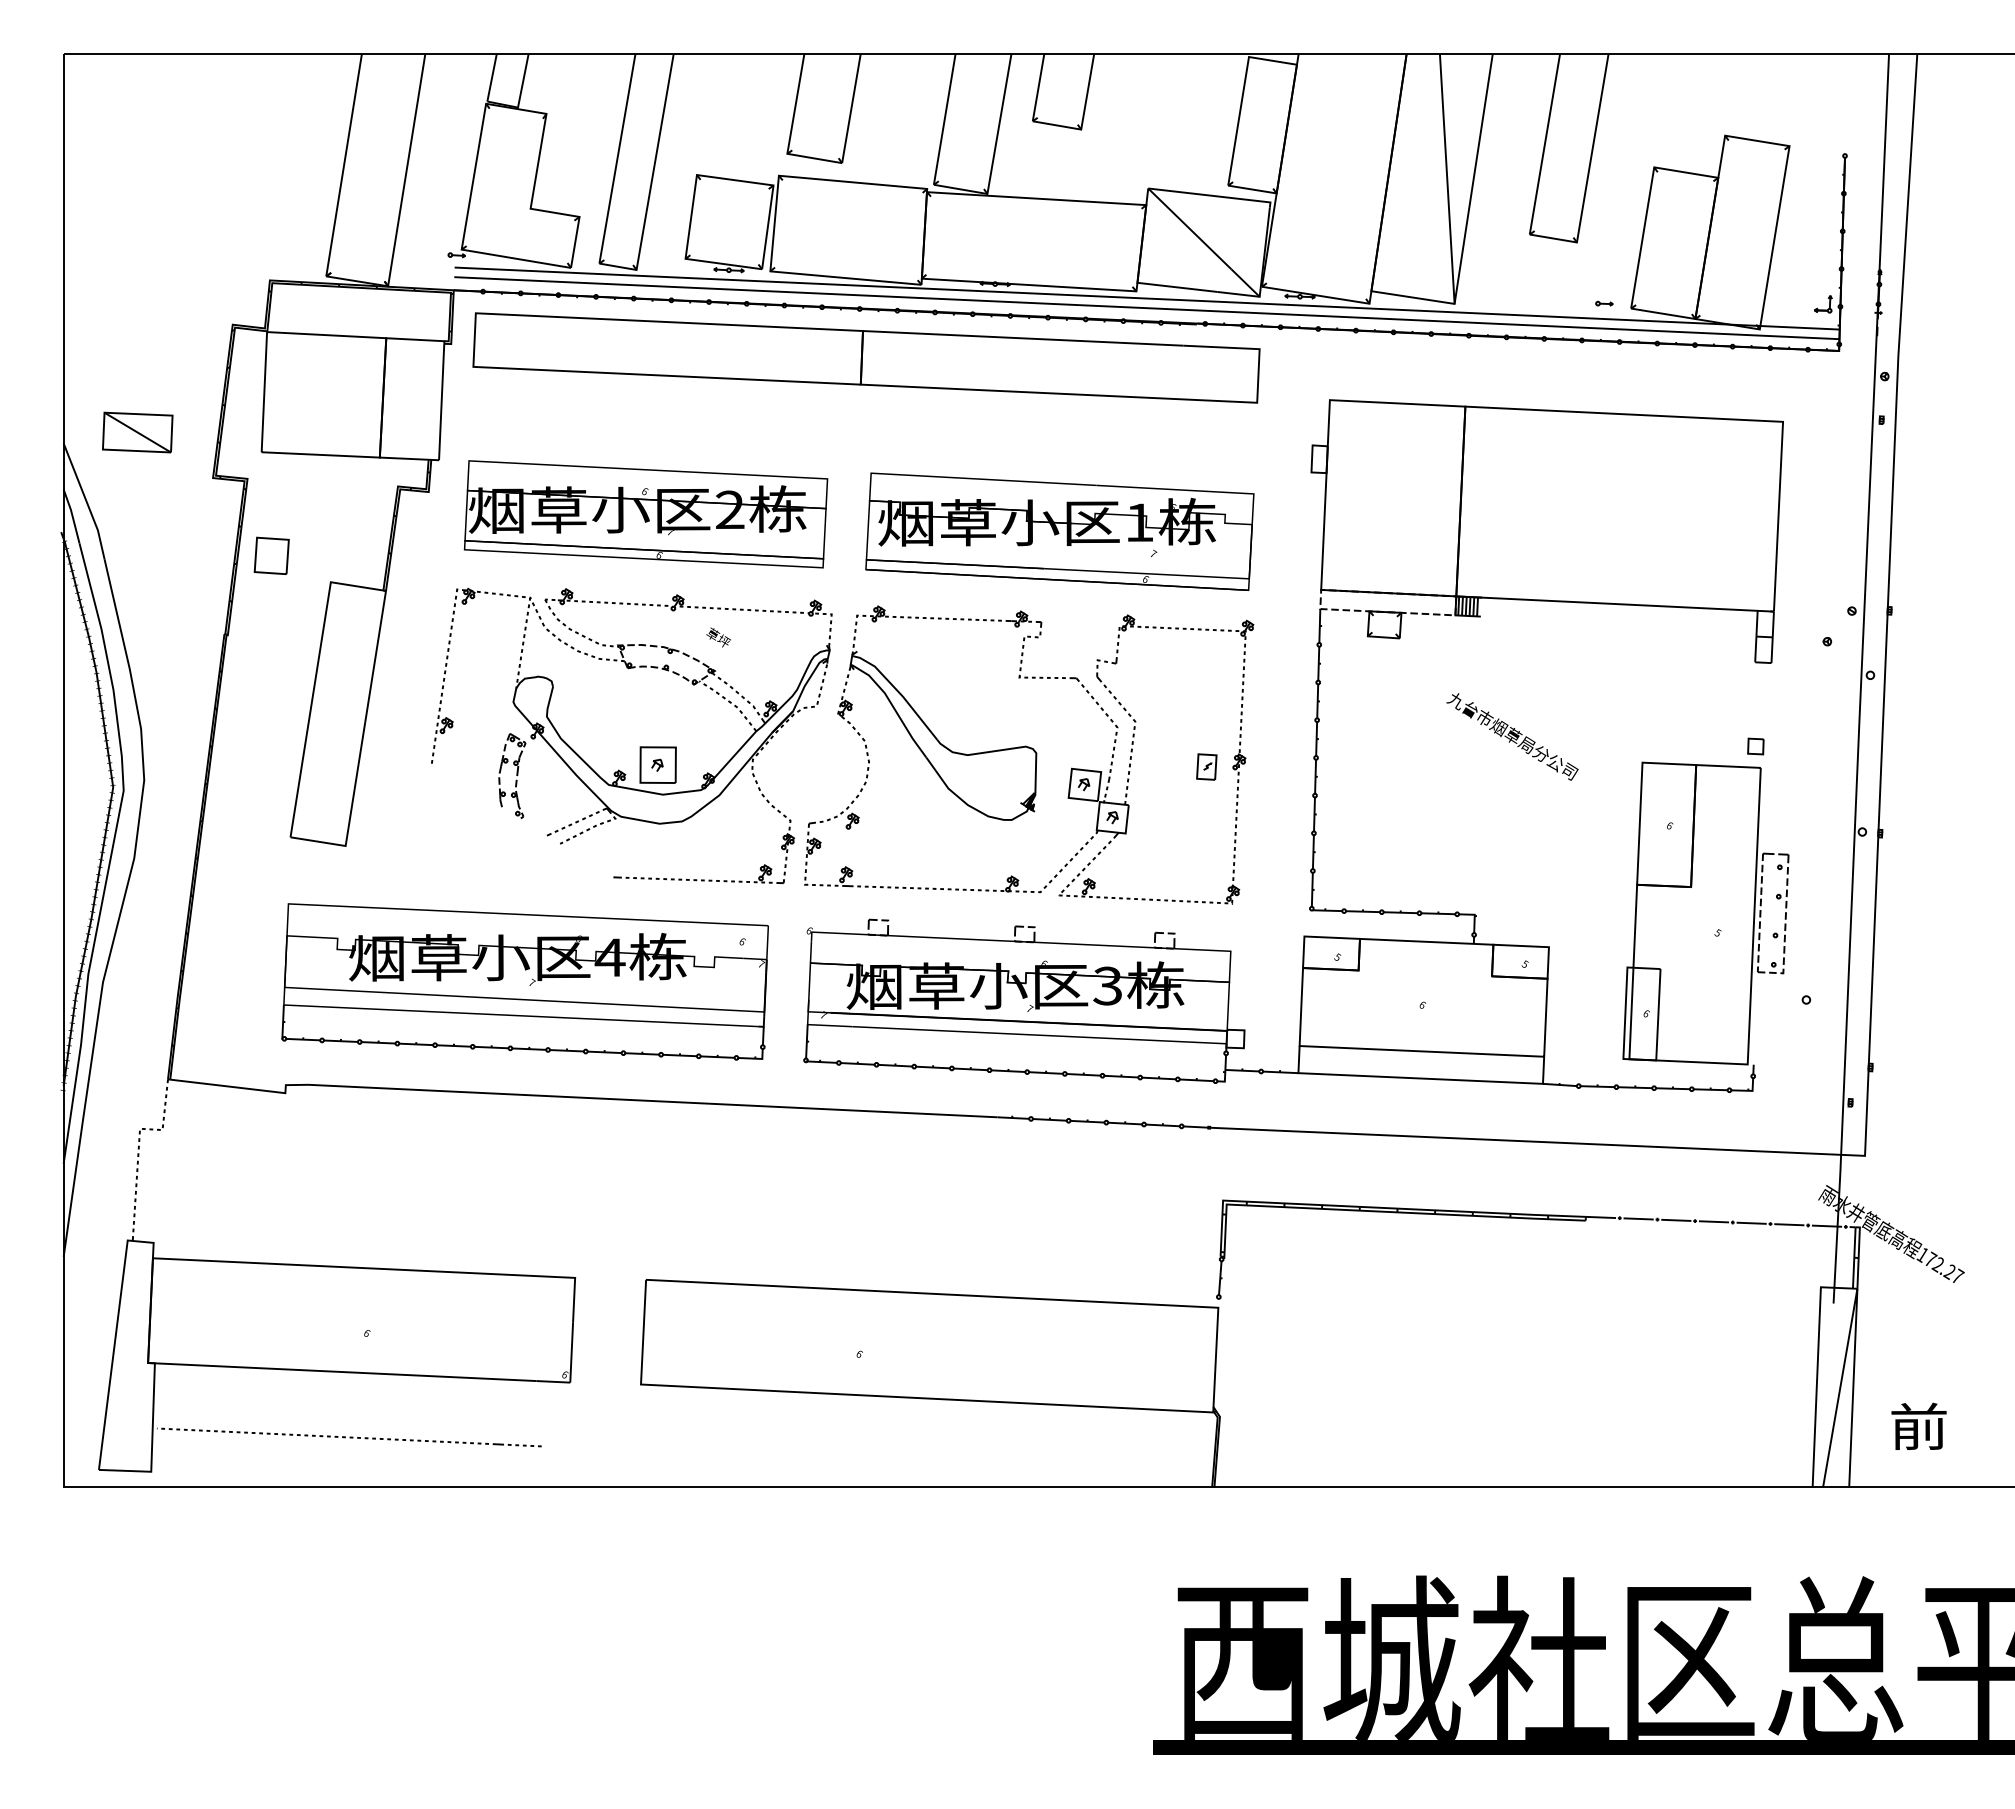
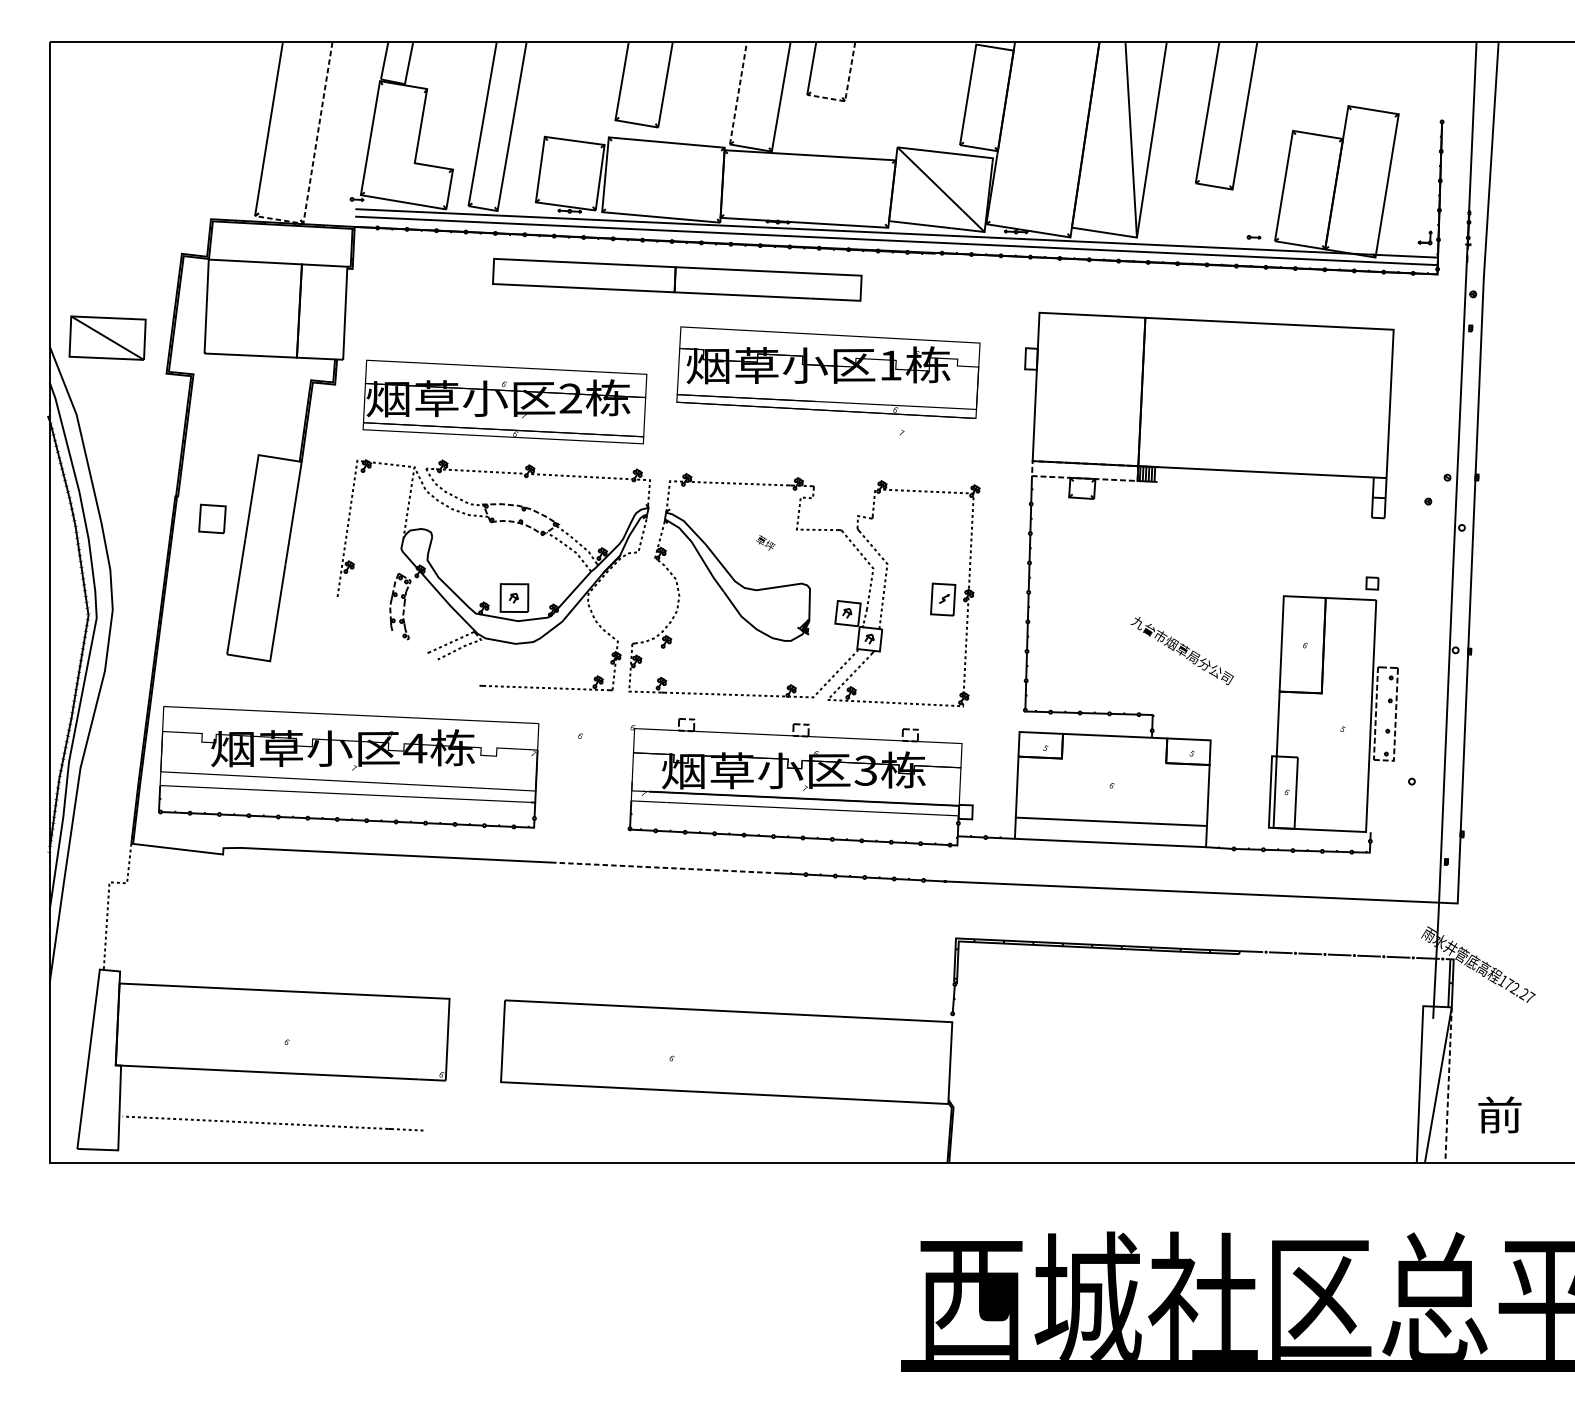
line: (1083, 116) -> (846, 91), solid -> dashed
line: (944, 119) -> (738, 93), solid -> dashed
line: (401, 201) -> (313, 157), solid -> dashed
part: (866, 357) -> (677, 279), size x0.6
part: (137, 432) -> (107, 338), size x1.4
text: (1059, 531) -> (828, 372), moved
part: (271, 555) -> (212, 518), moved
text: (718, 637) -> (765, 542), moved
text: (1512, 736) -> (1182, 650), moved
part: (1206, 766) -> (943, 599), size x1.6
part: (524, 981) -> (348, 767), moved
line: (853, 1110) -> (667, 868), solid -> dashed
line: (1853, 1388) -> (1448, 1085), solid -> dashed

